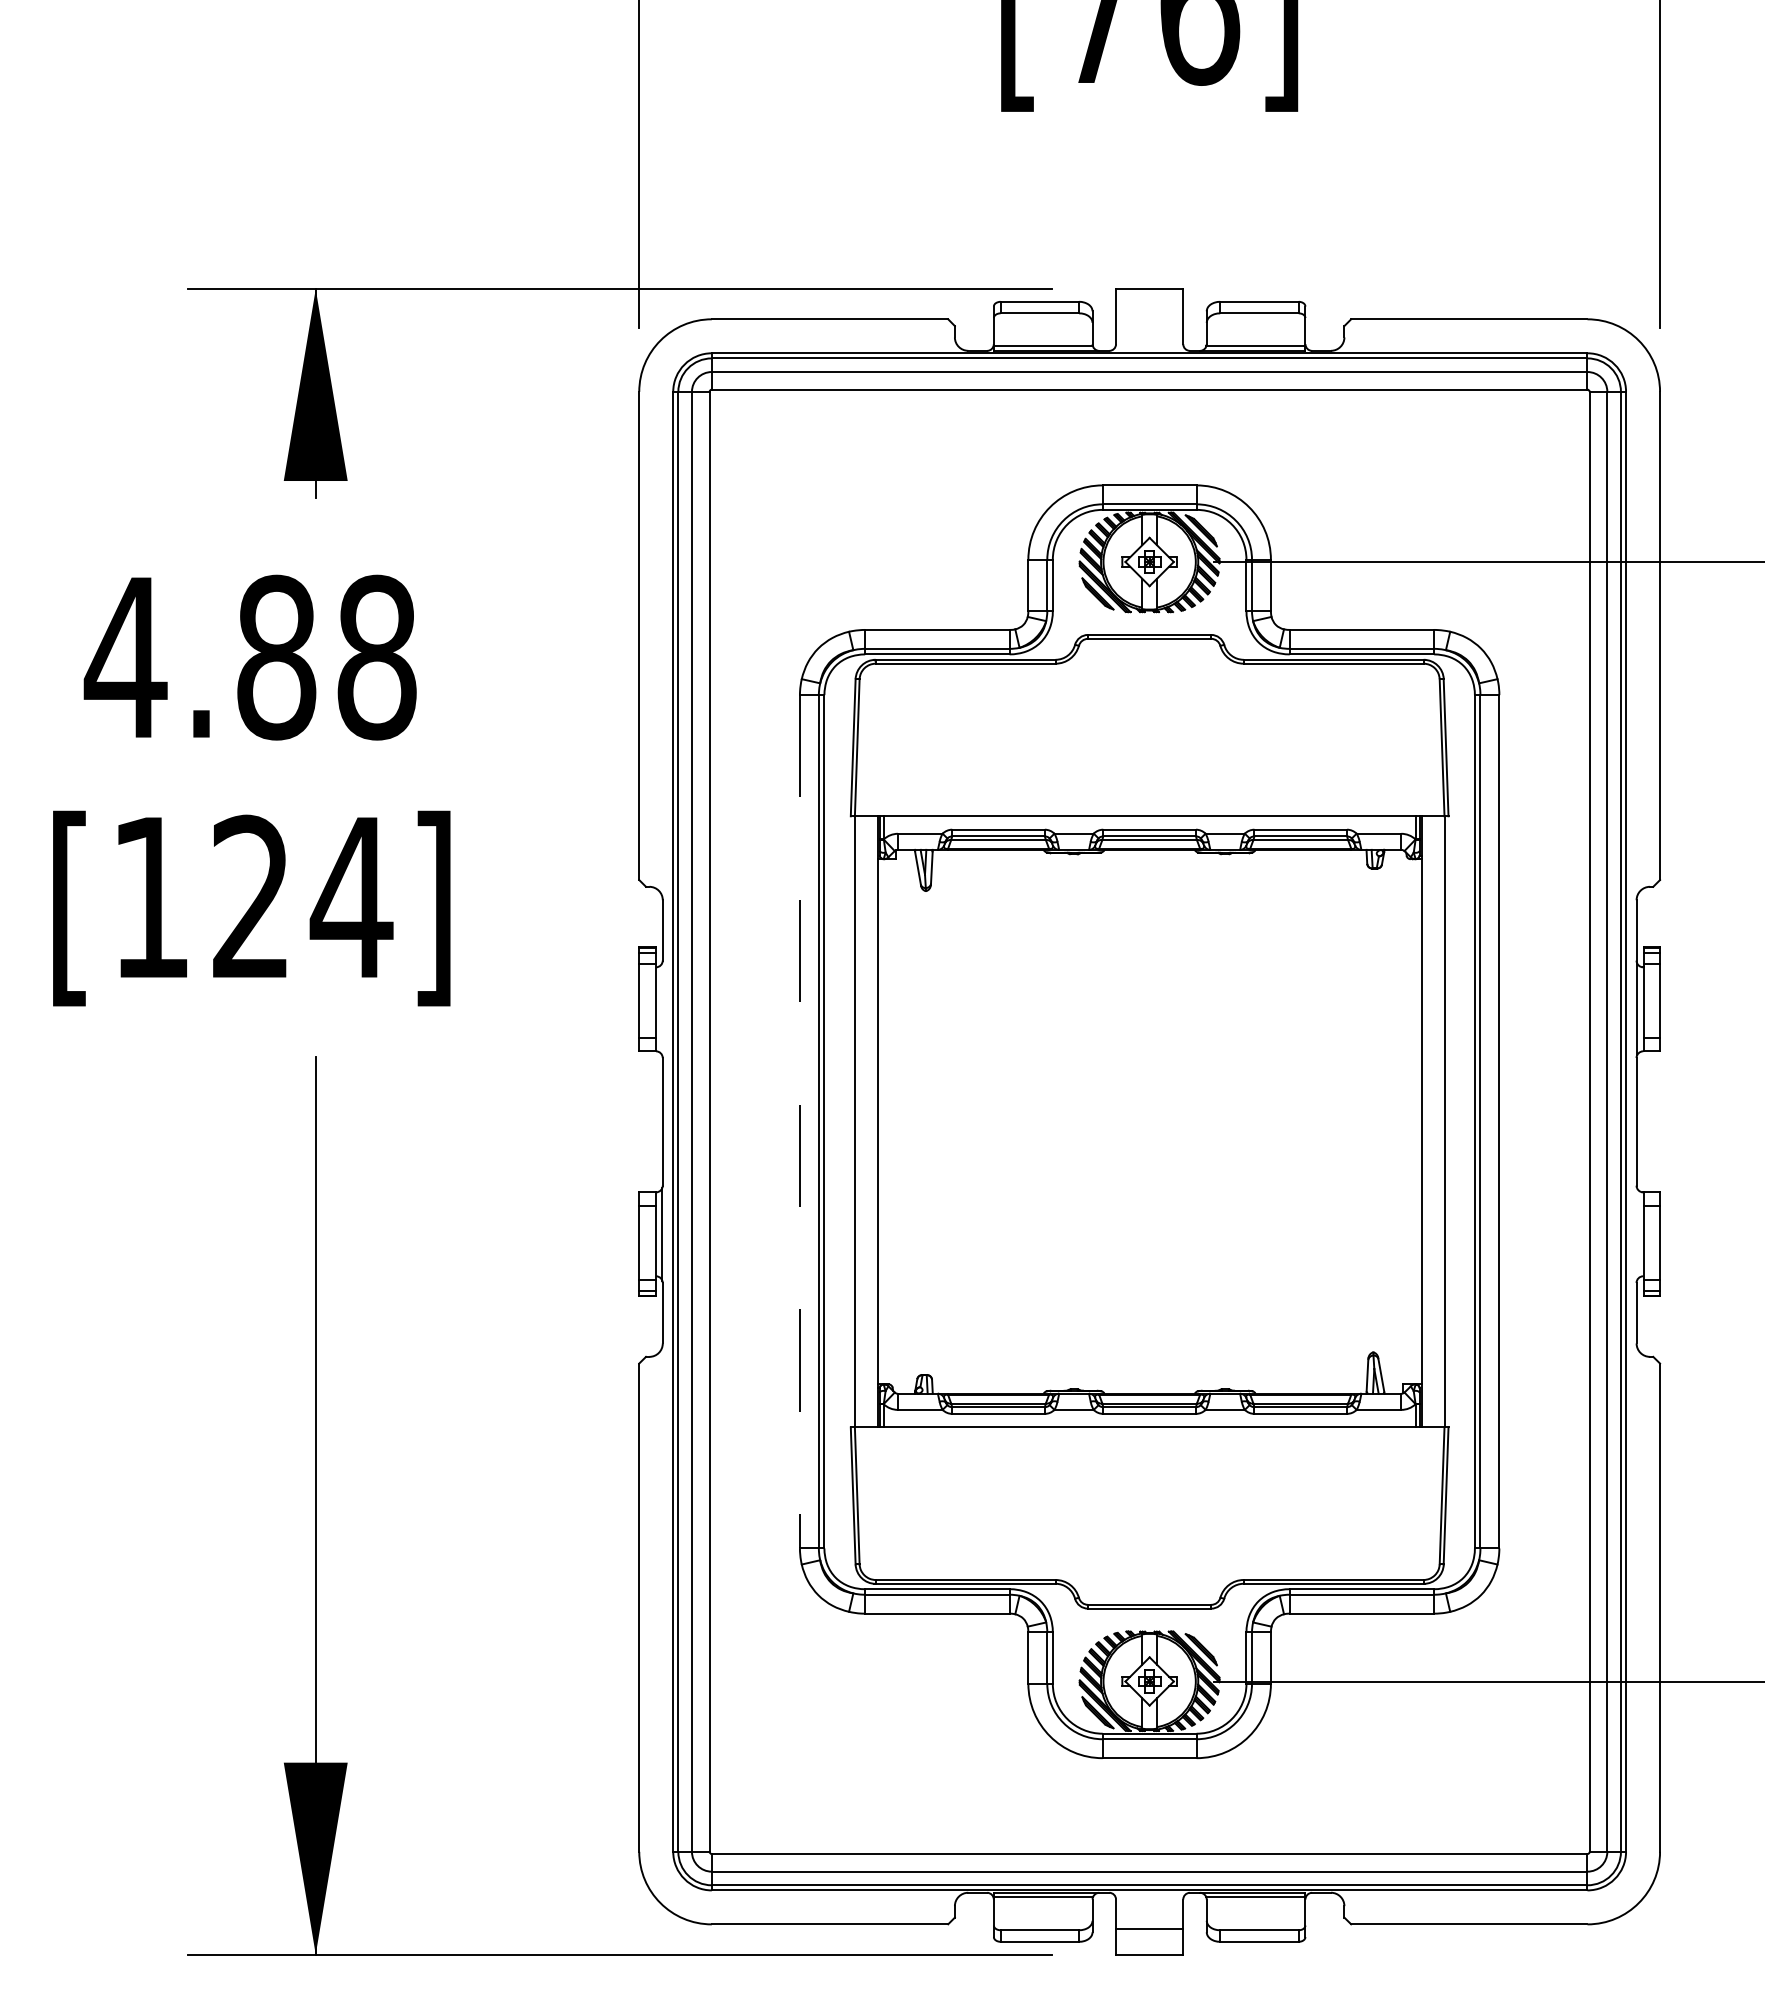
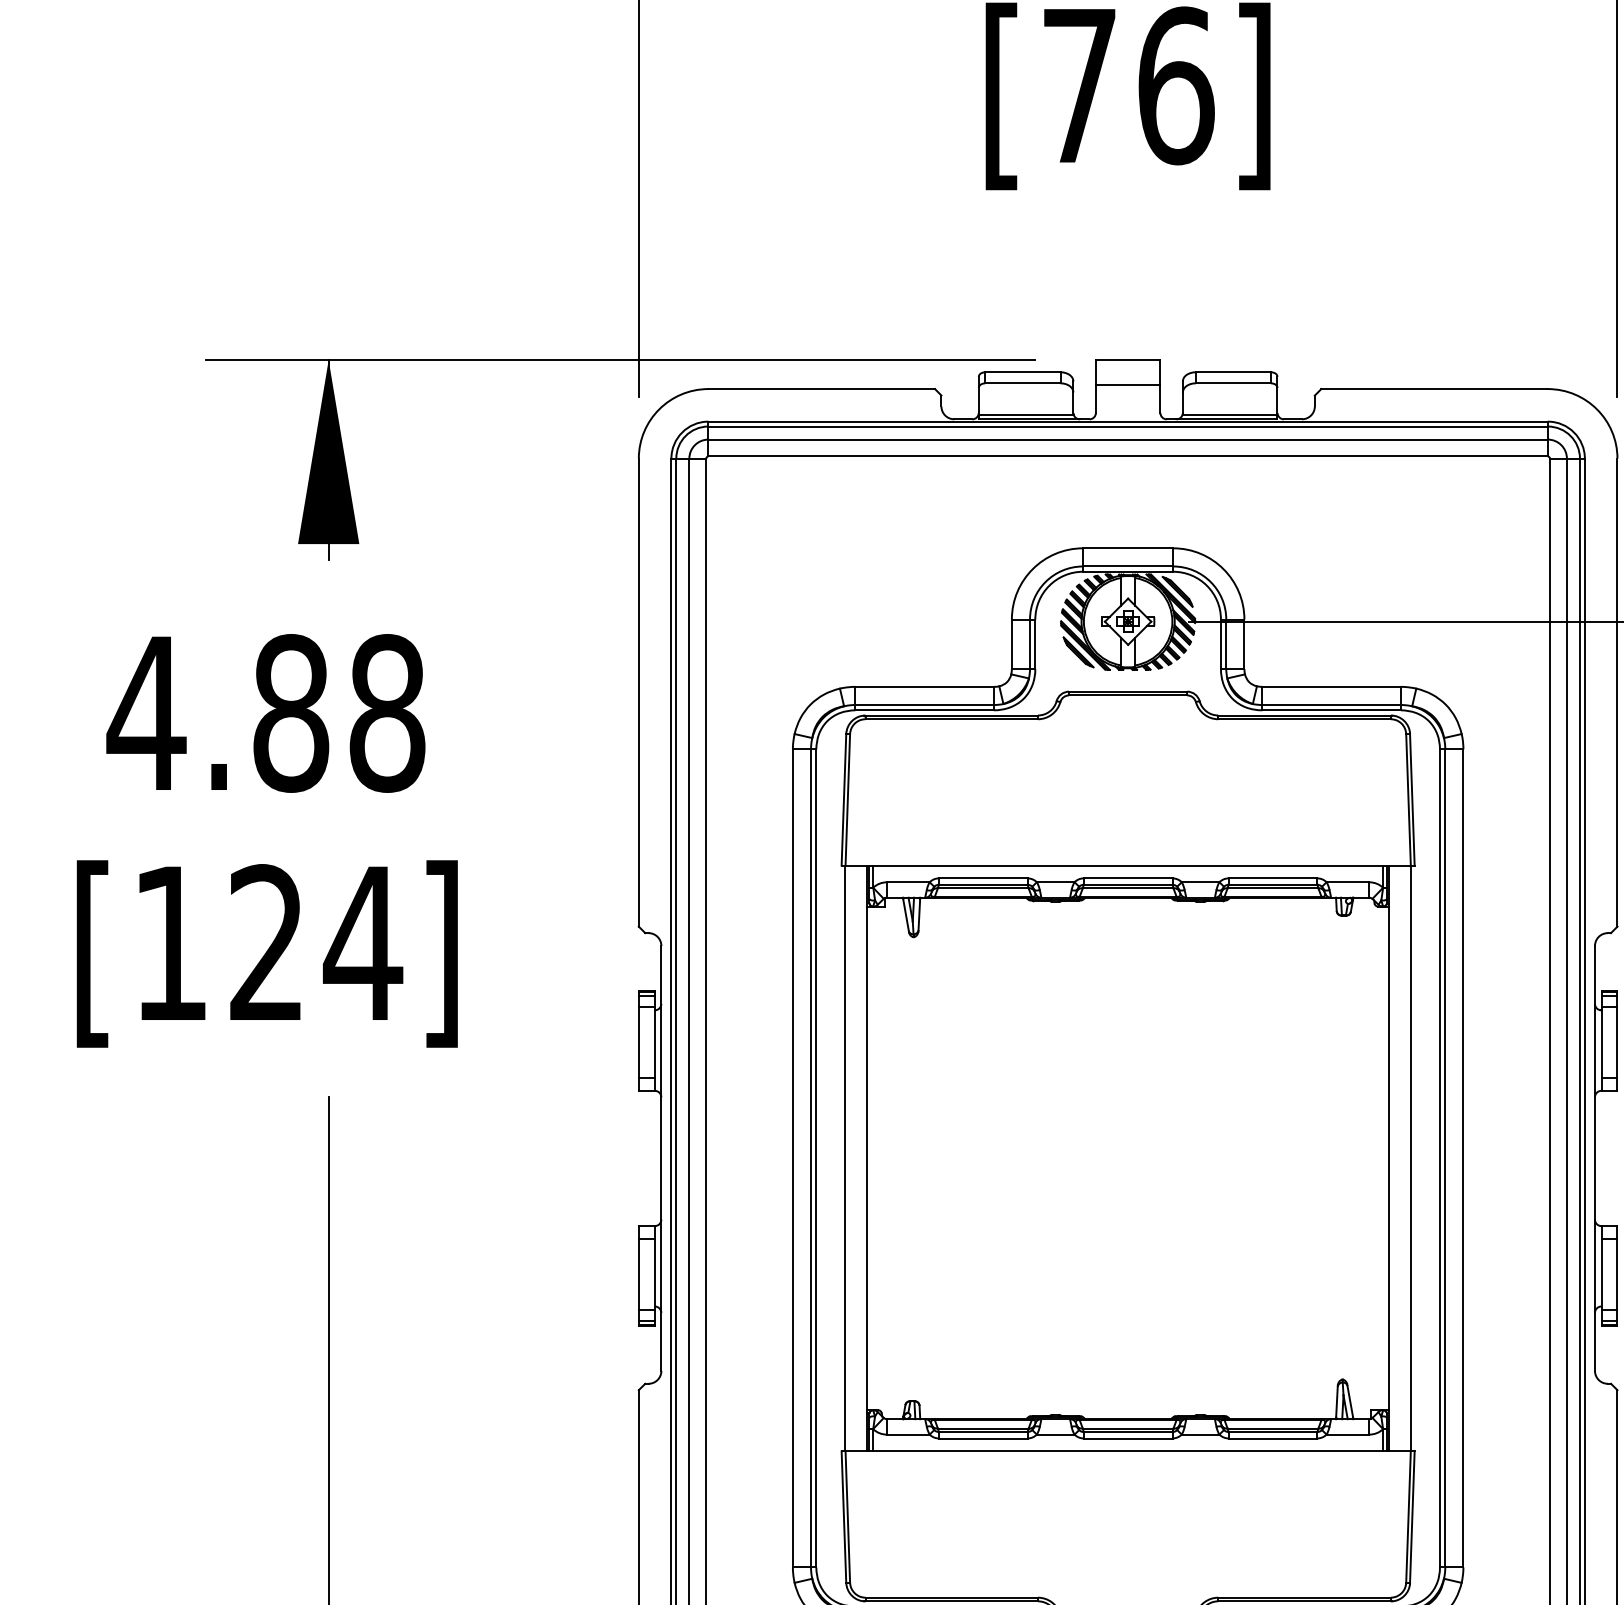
line: (1149, 314) -> (1127, 384), added
line: (662, 1009) -> (661, 1050), added
line: (799, 1121) -> (792, 1158), dashed -> solid
line: (1637, 1234) -> (1595, 1266), added

